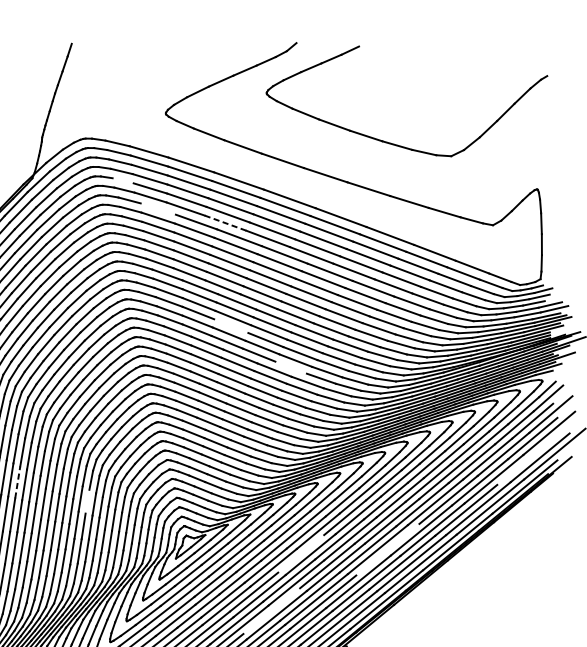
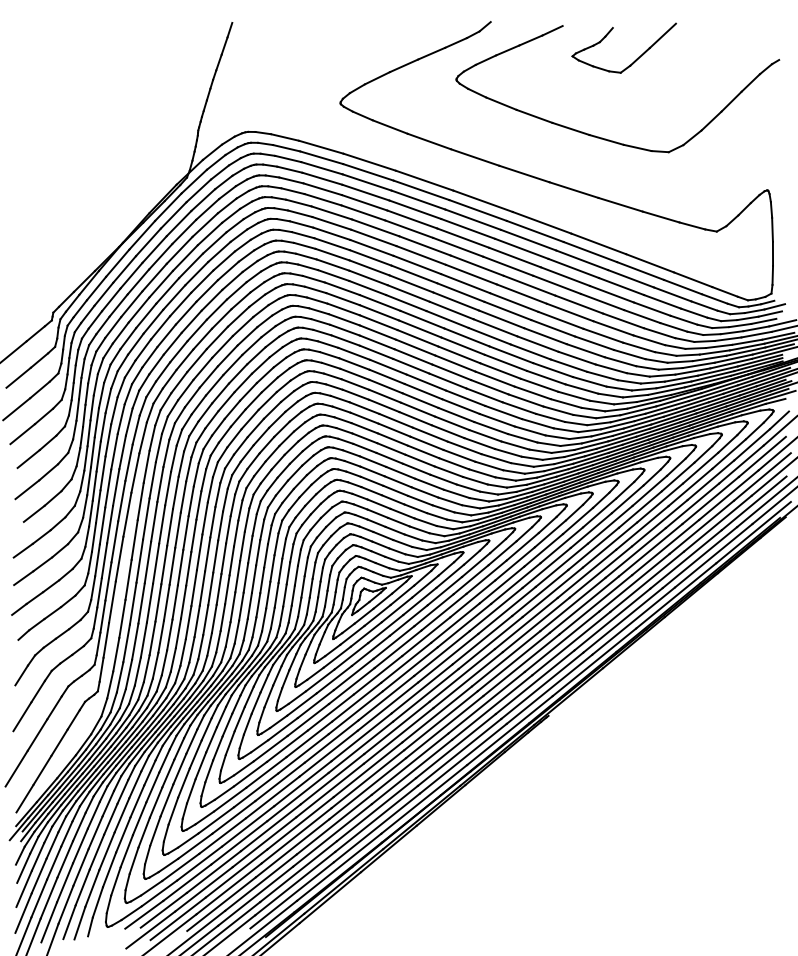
part: (422, 75) -> (635, 59), added
line: (123, 180) -> (291, 180), added
line: (158, 208) -> (331, 212), added
line: (225, 223) -> (409, 229), dashed -> solid
line: (231, 326) -> (415, 347), added
line: (291, 367) -> (484, 395), added
line: (524, 461) -> (753, 503), added
line: (18, 482) -> (170, 527), dashed -> solid
line: (87, 501) -> (250, 549), added
line: (387, 549) -> (595, 604), added
line: (300, 553) -> (495, 609), added
line: (271, 611) -> (461, 675), added

